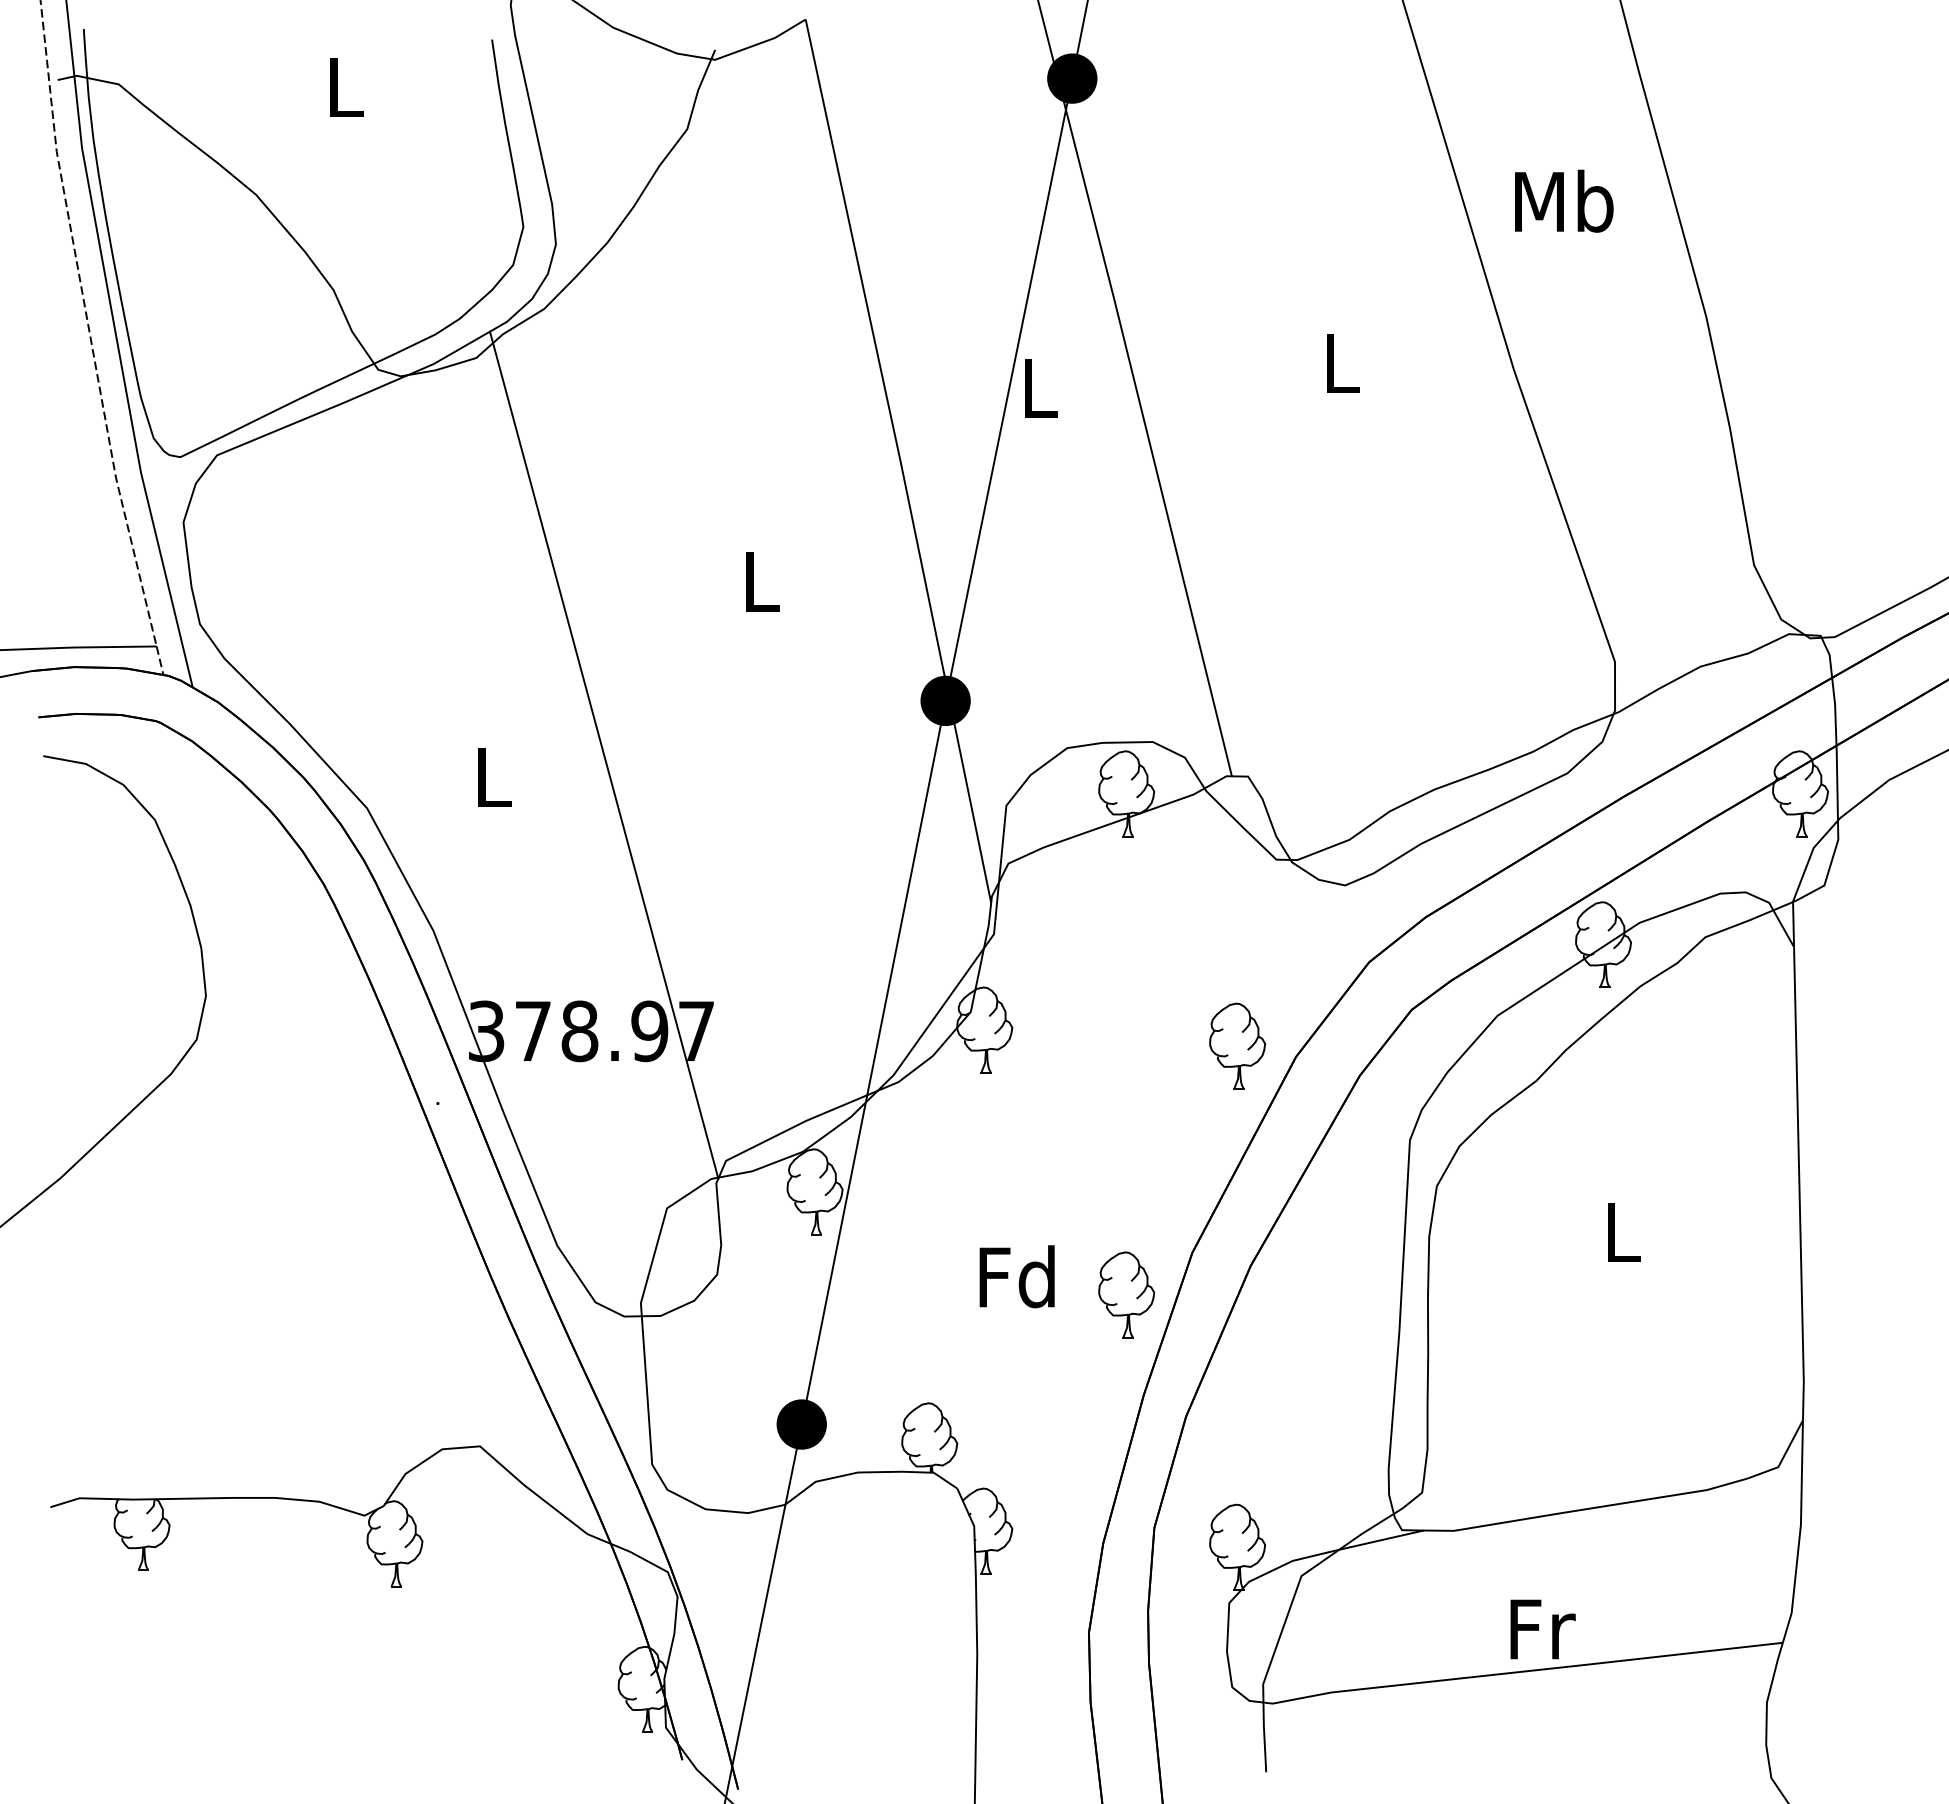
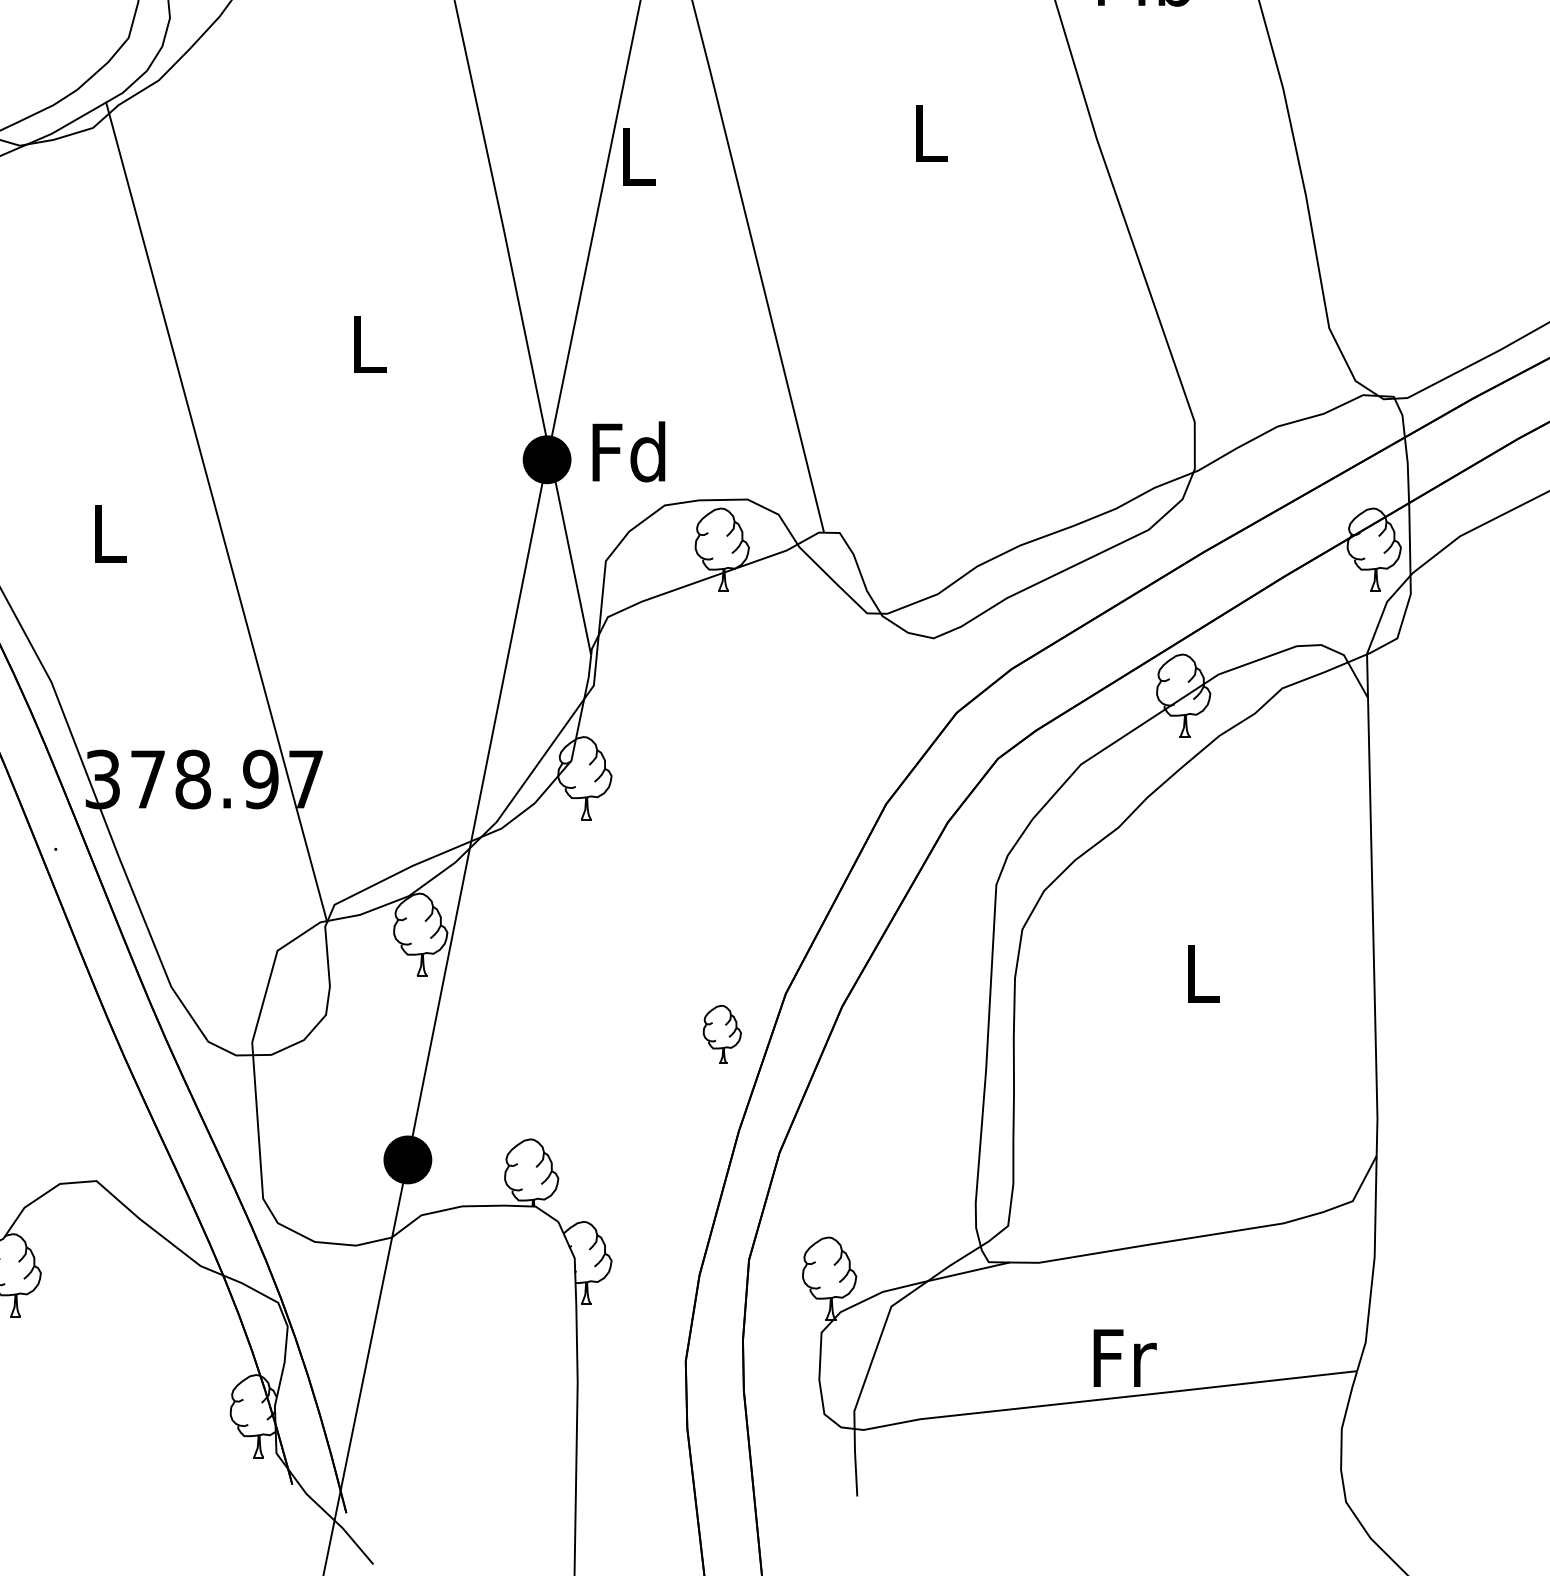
part: (1237, 1045) -> (829, 793), removed
text: (1016, 1276) -> (628, 451), moved
part: (1126, 1294) -> (722, 1034), size x0.7

